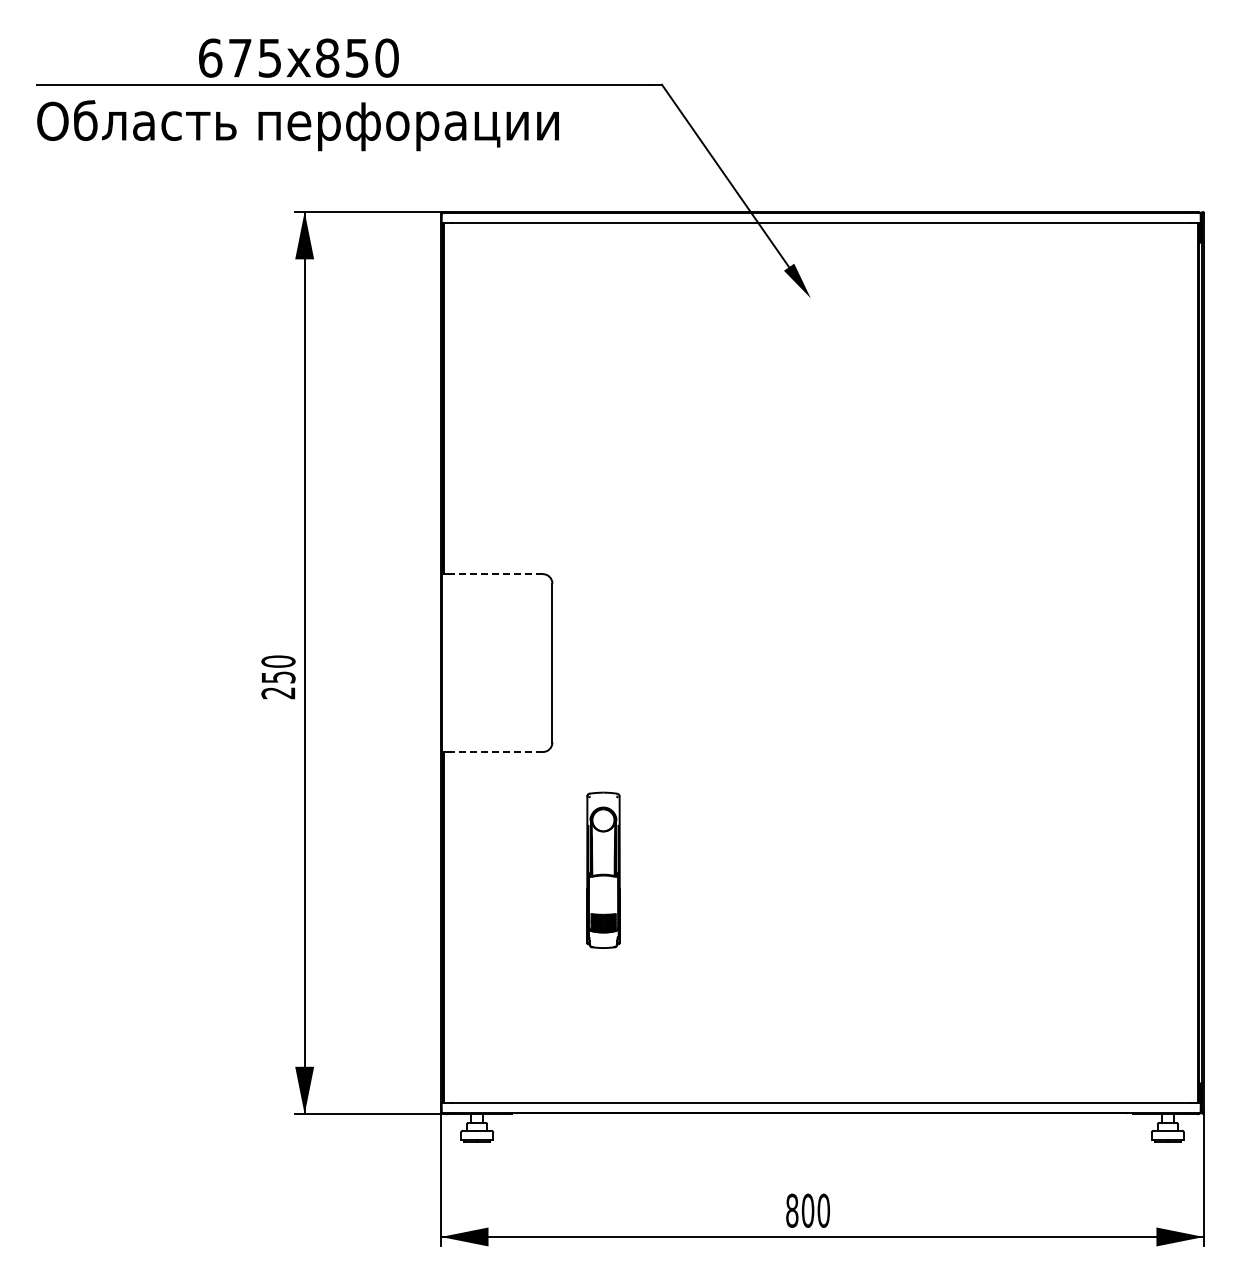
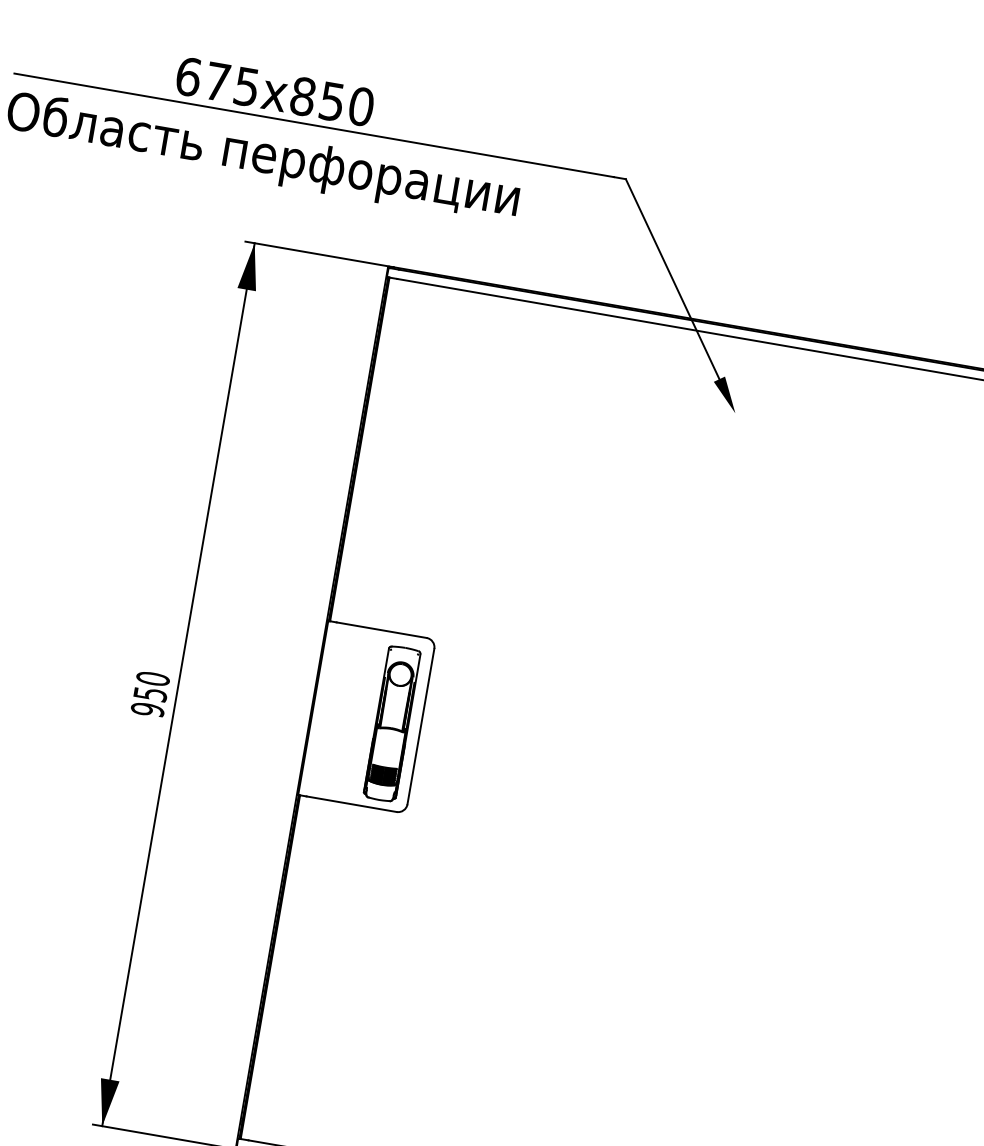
line: (496, 574) -> (381, 630), dashed -> solid
text: (278, 693) -> (147, 710), 250 -> 950
line: (496, 752) -> (351, 804), dashed -> solid
part: (603, 869) -> (392, 723), moved

